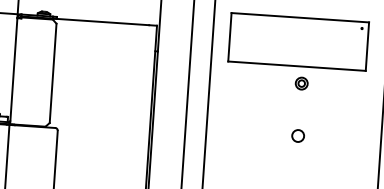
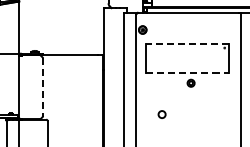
line: (300, 18) -> (187, 44), solid -> dashed
line: (298, 66) -> (188, 73), solid -> dashed
line: (52, 73) -> (42, 87), solid -> dashed
circle: (297, 135) -> (161, 114), moved

